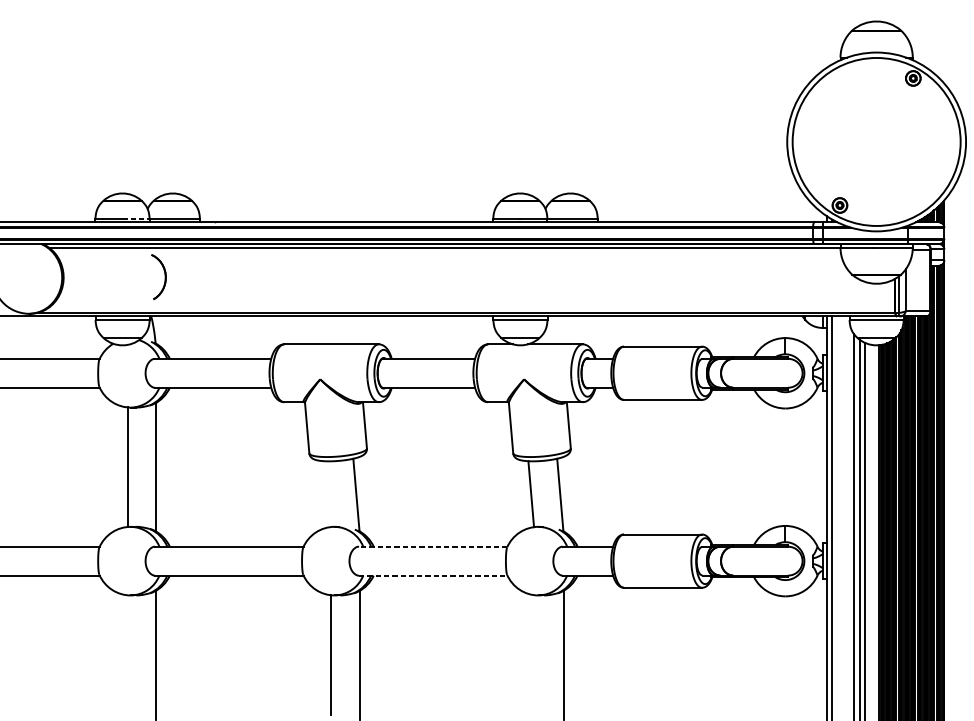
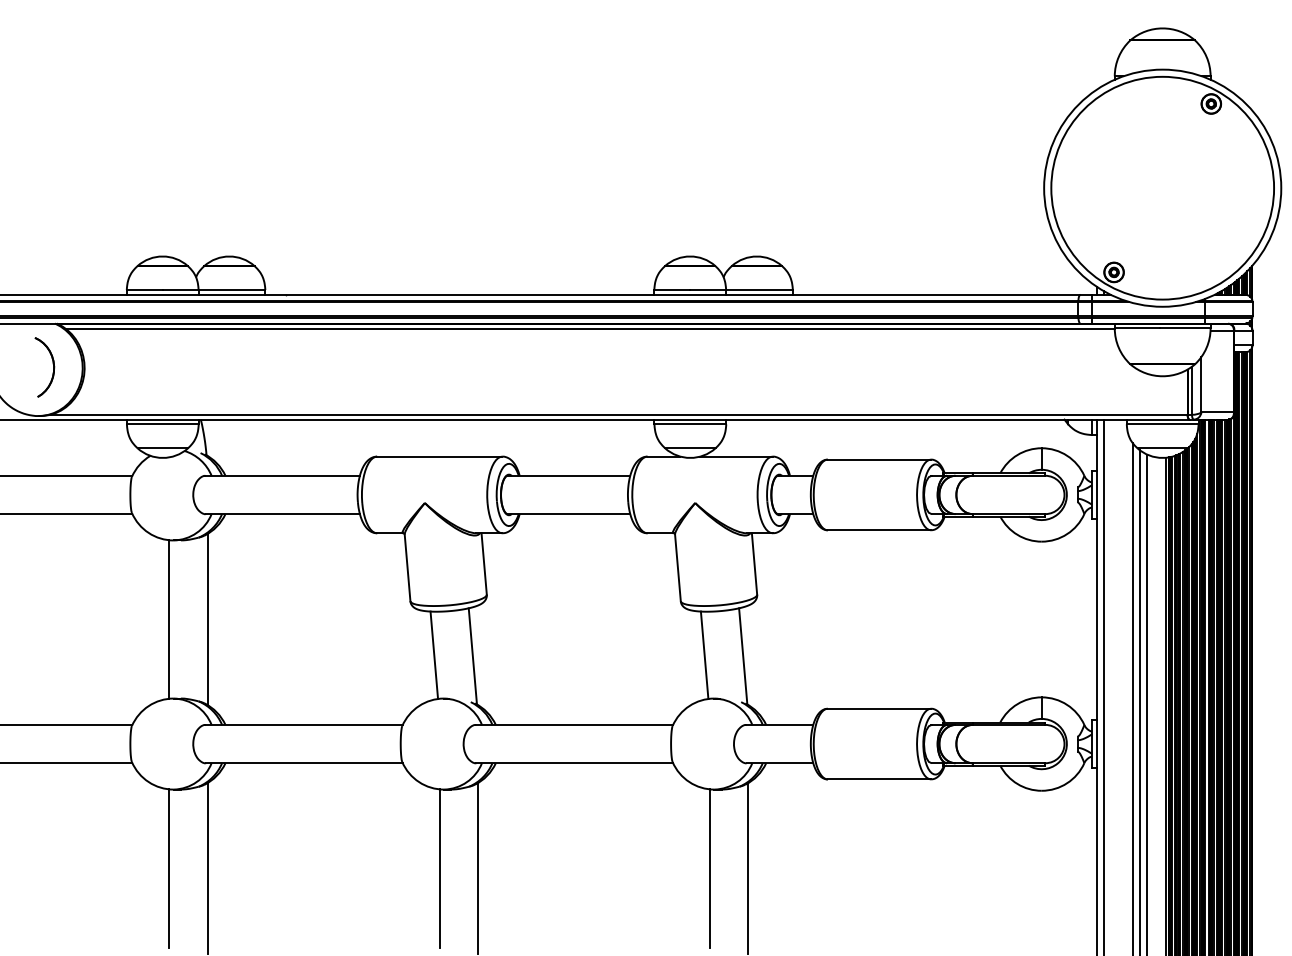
line: (135, 219) -> (180, 290), dashed -> solid
part: (164, 274) -> (52, 364), moved
line: (327, 493) -> (434, 654), added
line: (433, 546) -> (574, 724), dashed -> solid
line: (433, 575) -> (575, 763), dashed -> solid
line: (127, 654) -> (169, 868), added
line: (535, 654) -> (710, 868), added

